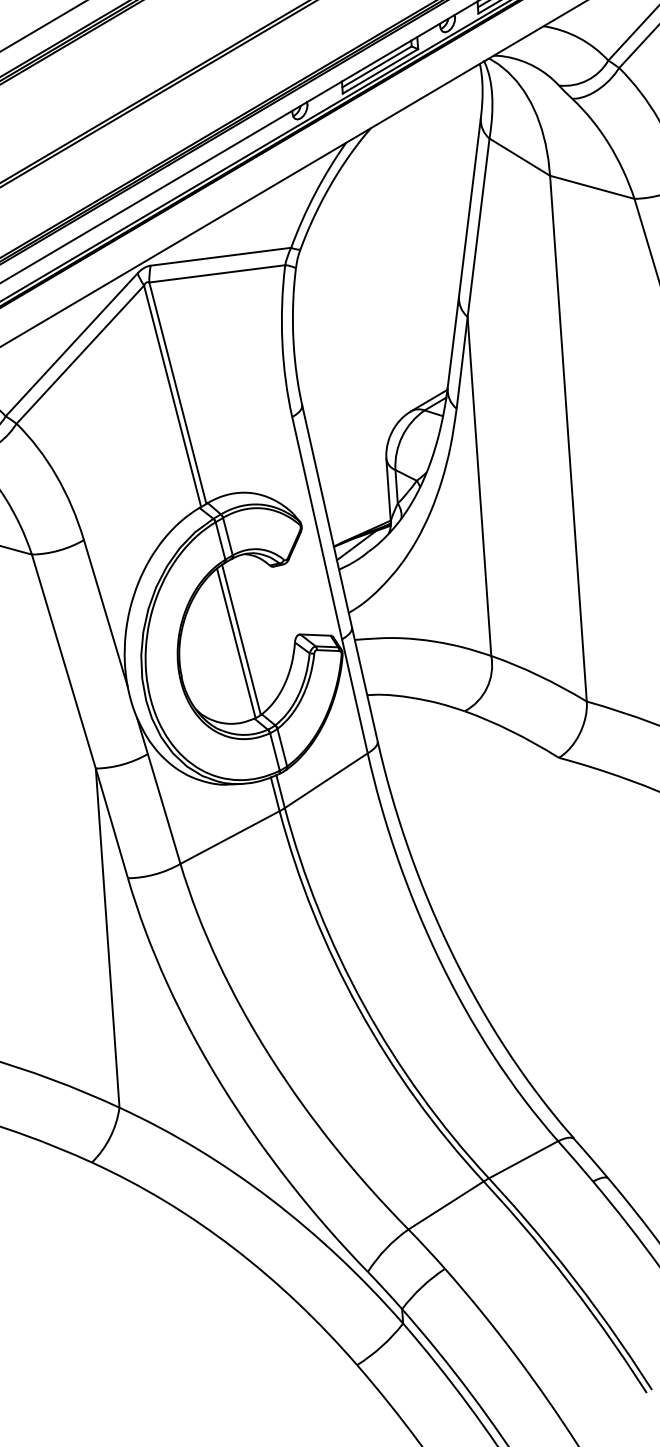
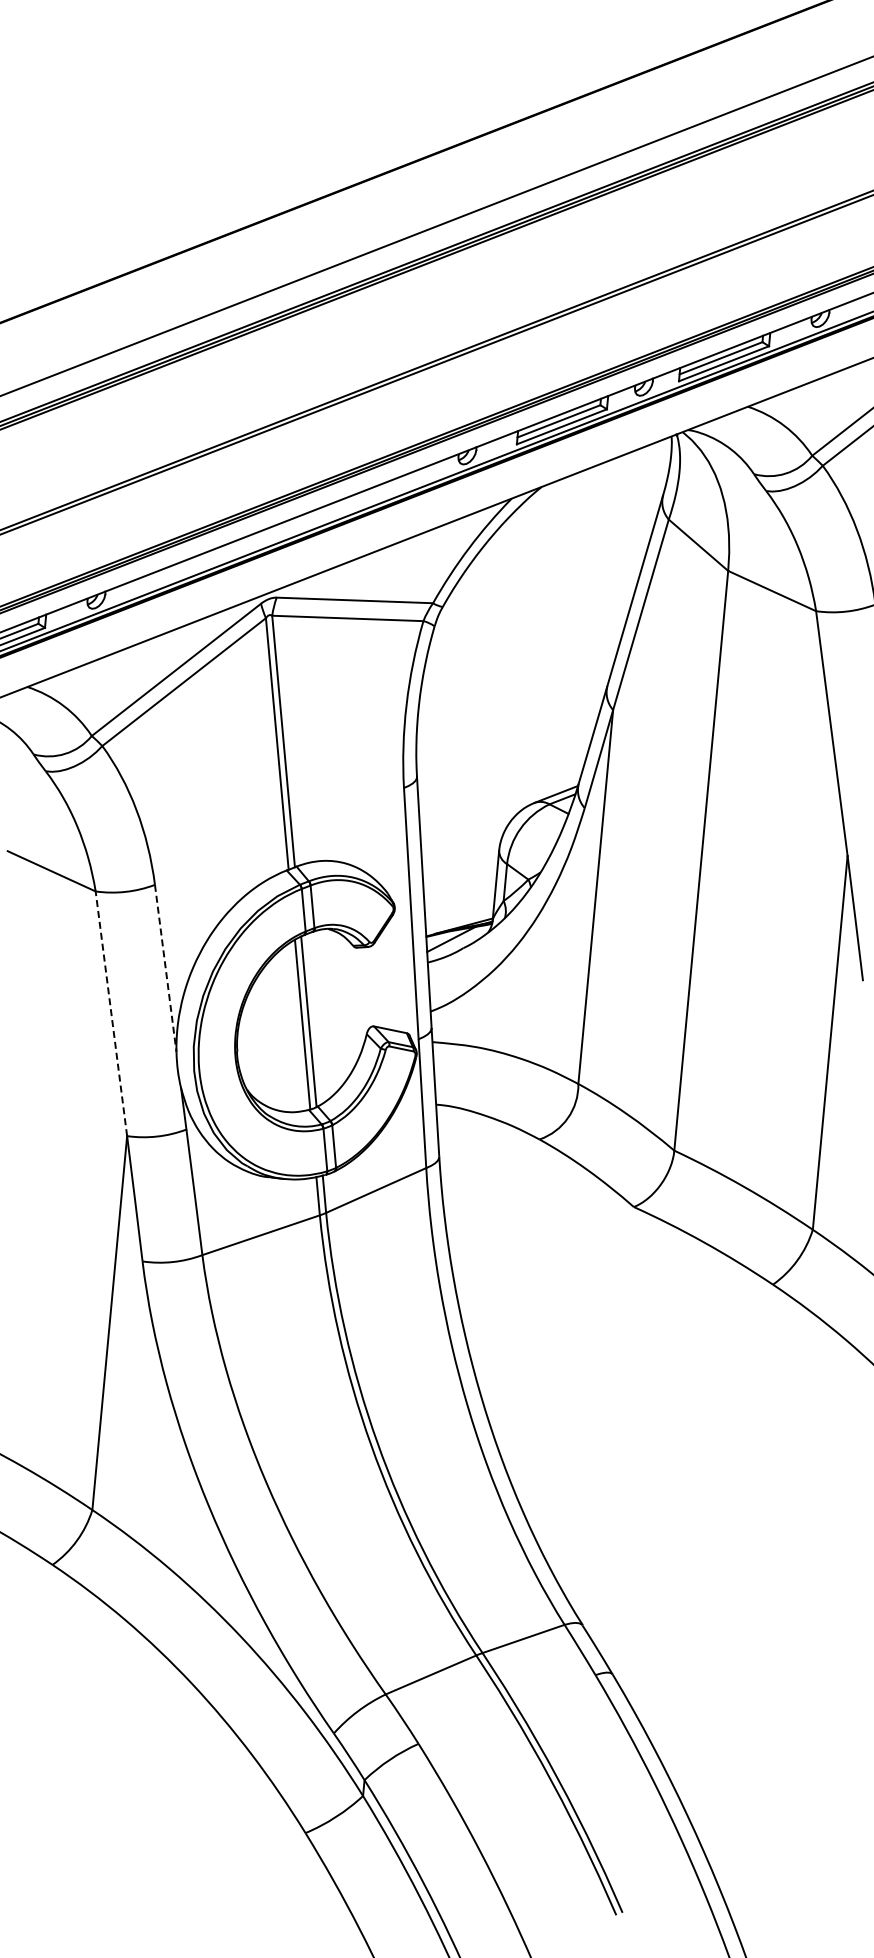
line: (105, 614) -> (165, 969), solid -> dashed
line: (63, 661) -> (111, 1013), solid -> dashed

